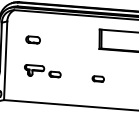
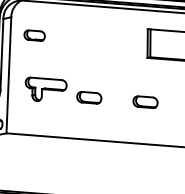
part: (32, 39) -> (33, 34), moved
part: (42, 70) -> (63, 89), size x1.43
part: (98, 78) -> (146, 101), size x1.43

